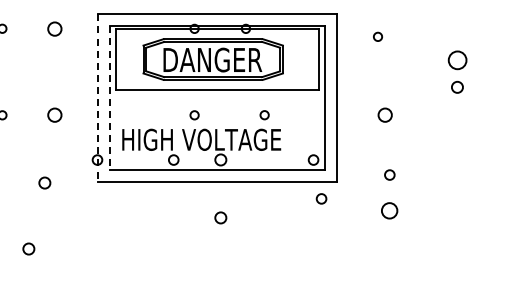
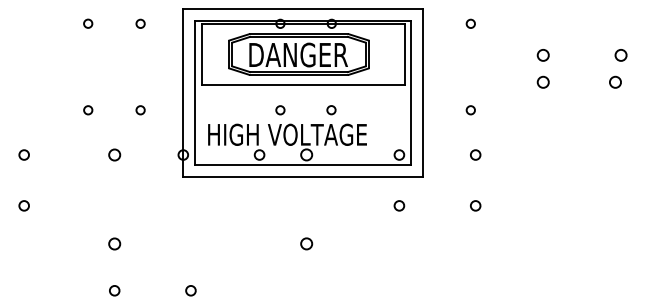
circle: (54, 28) -> (140, 23), size x0.62
circle: (377, 36) -> (470, 23), moved
circle: (456, 60) -> (542, 55), size x0.62
line: (97, 98) -> (183, 93), dashed -> solid
line: (109, 98) -> (195, 93), dashed -> solid
circle: (54, 115) -> (140, 110), size x0.62
circle: (264, 115) -> (331, 110), moved
circle: (384, 115) -> (470, 110), size x0.62
circle: (389, 174) -> (475, 154), moved
circle: (44, 182) -> (114, 154), moved
circle: (321, 198) -> (399, 205), moved
circle: (389, 210) -> (475, 205), size x0.62
circle: (220, 217) -> (306, 243), moved

